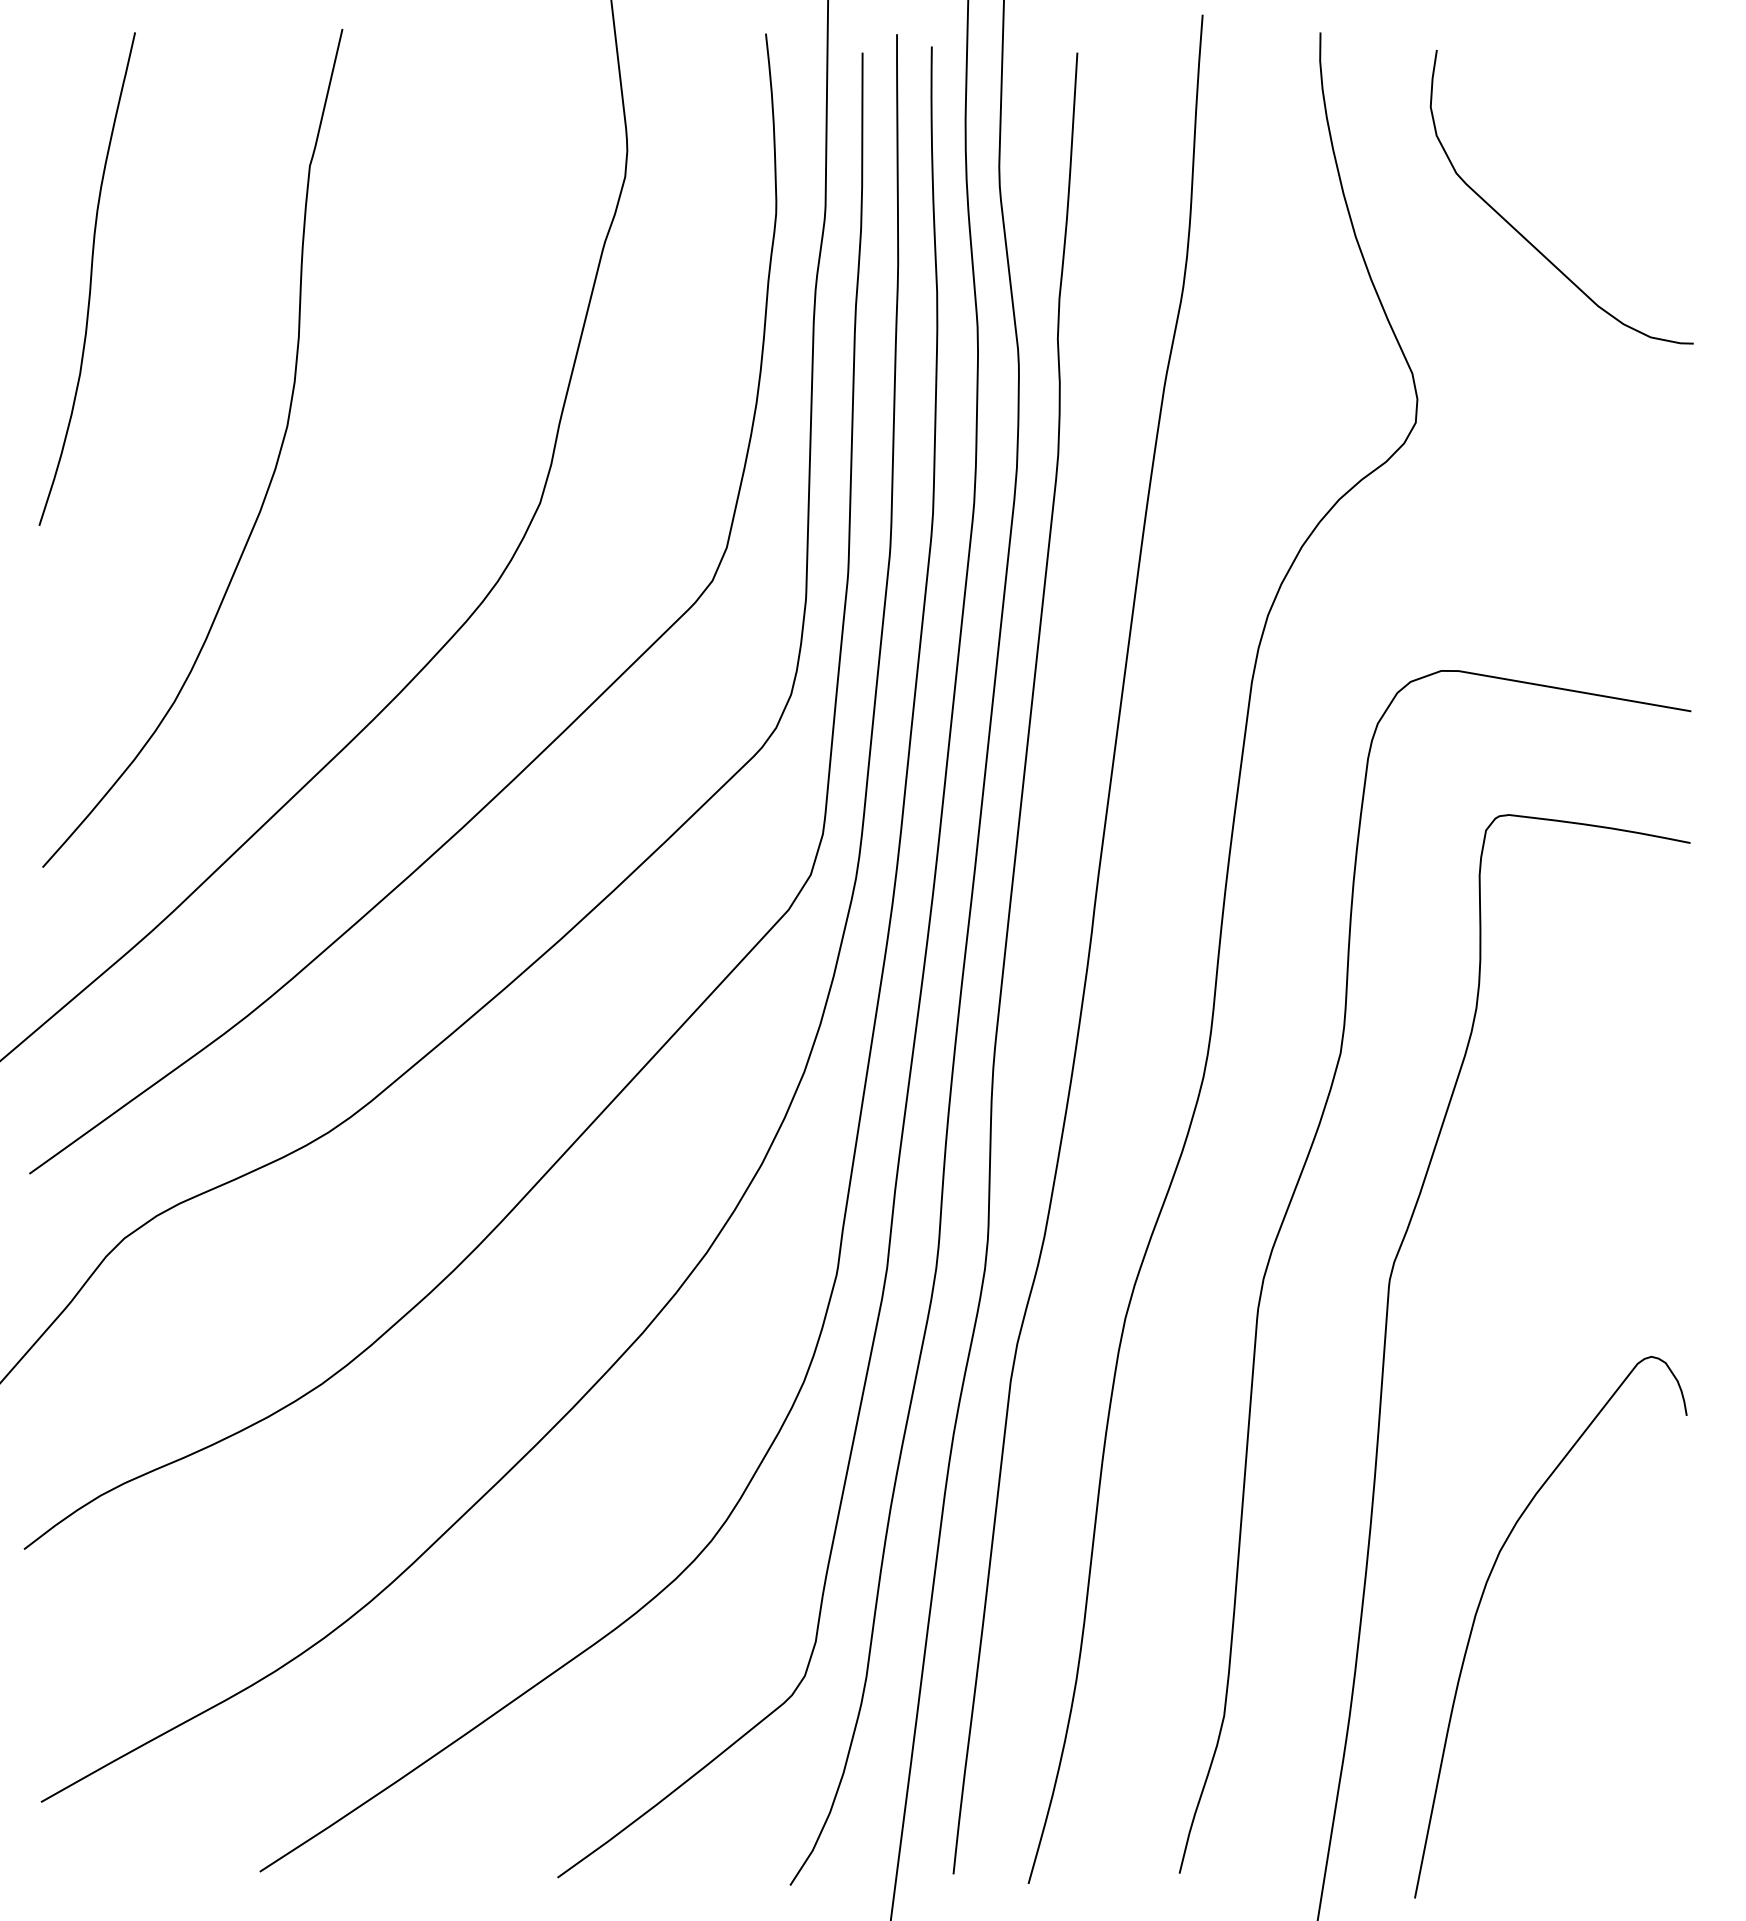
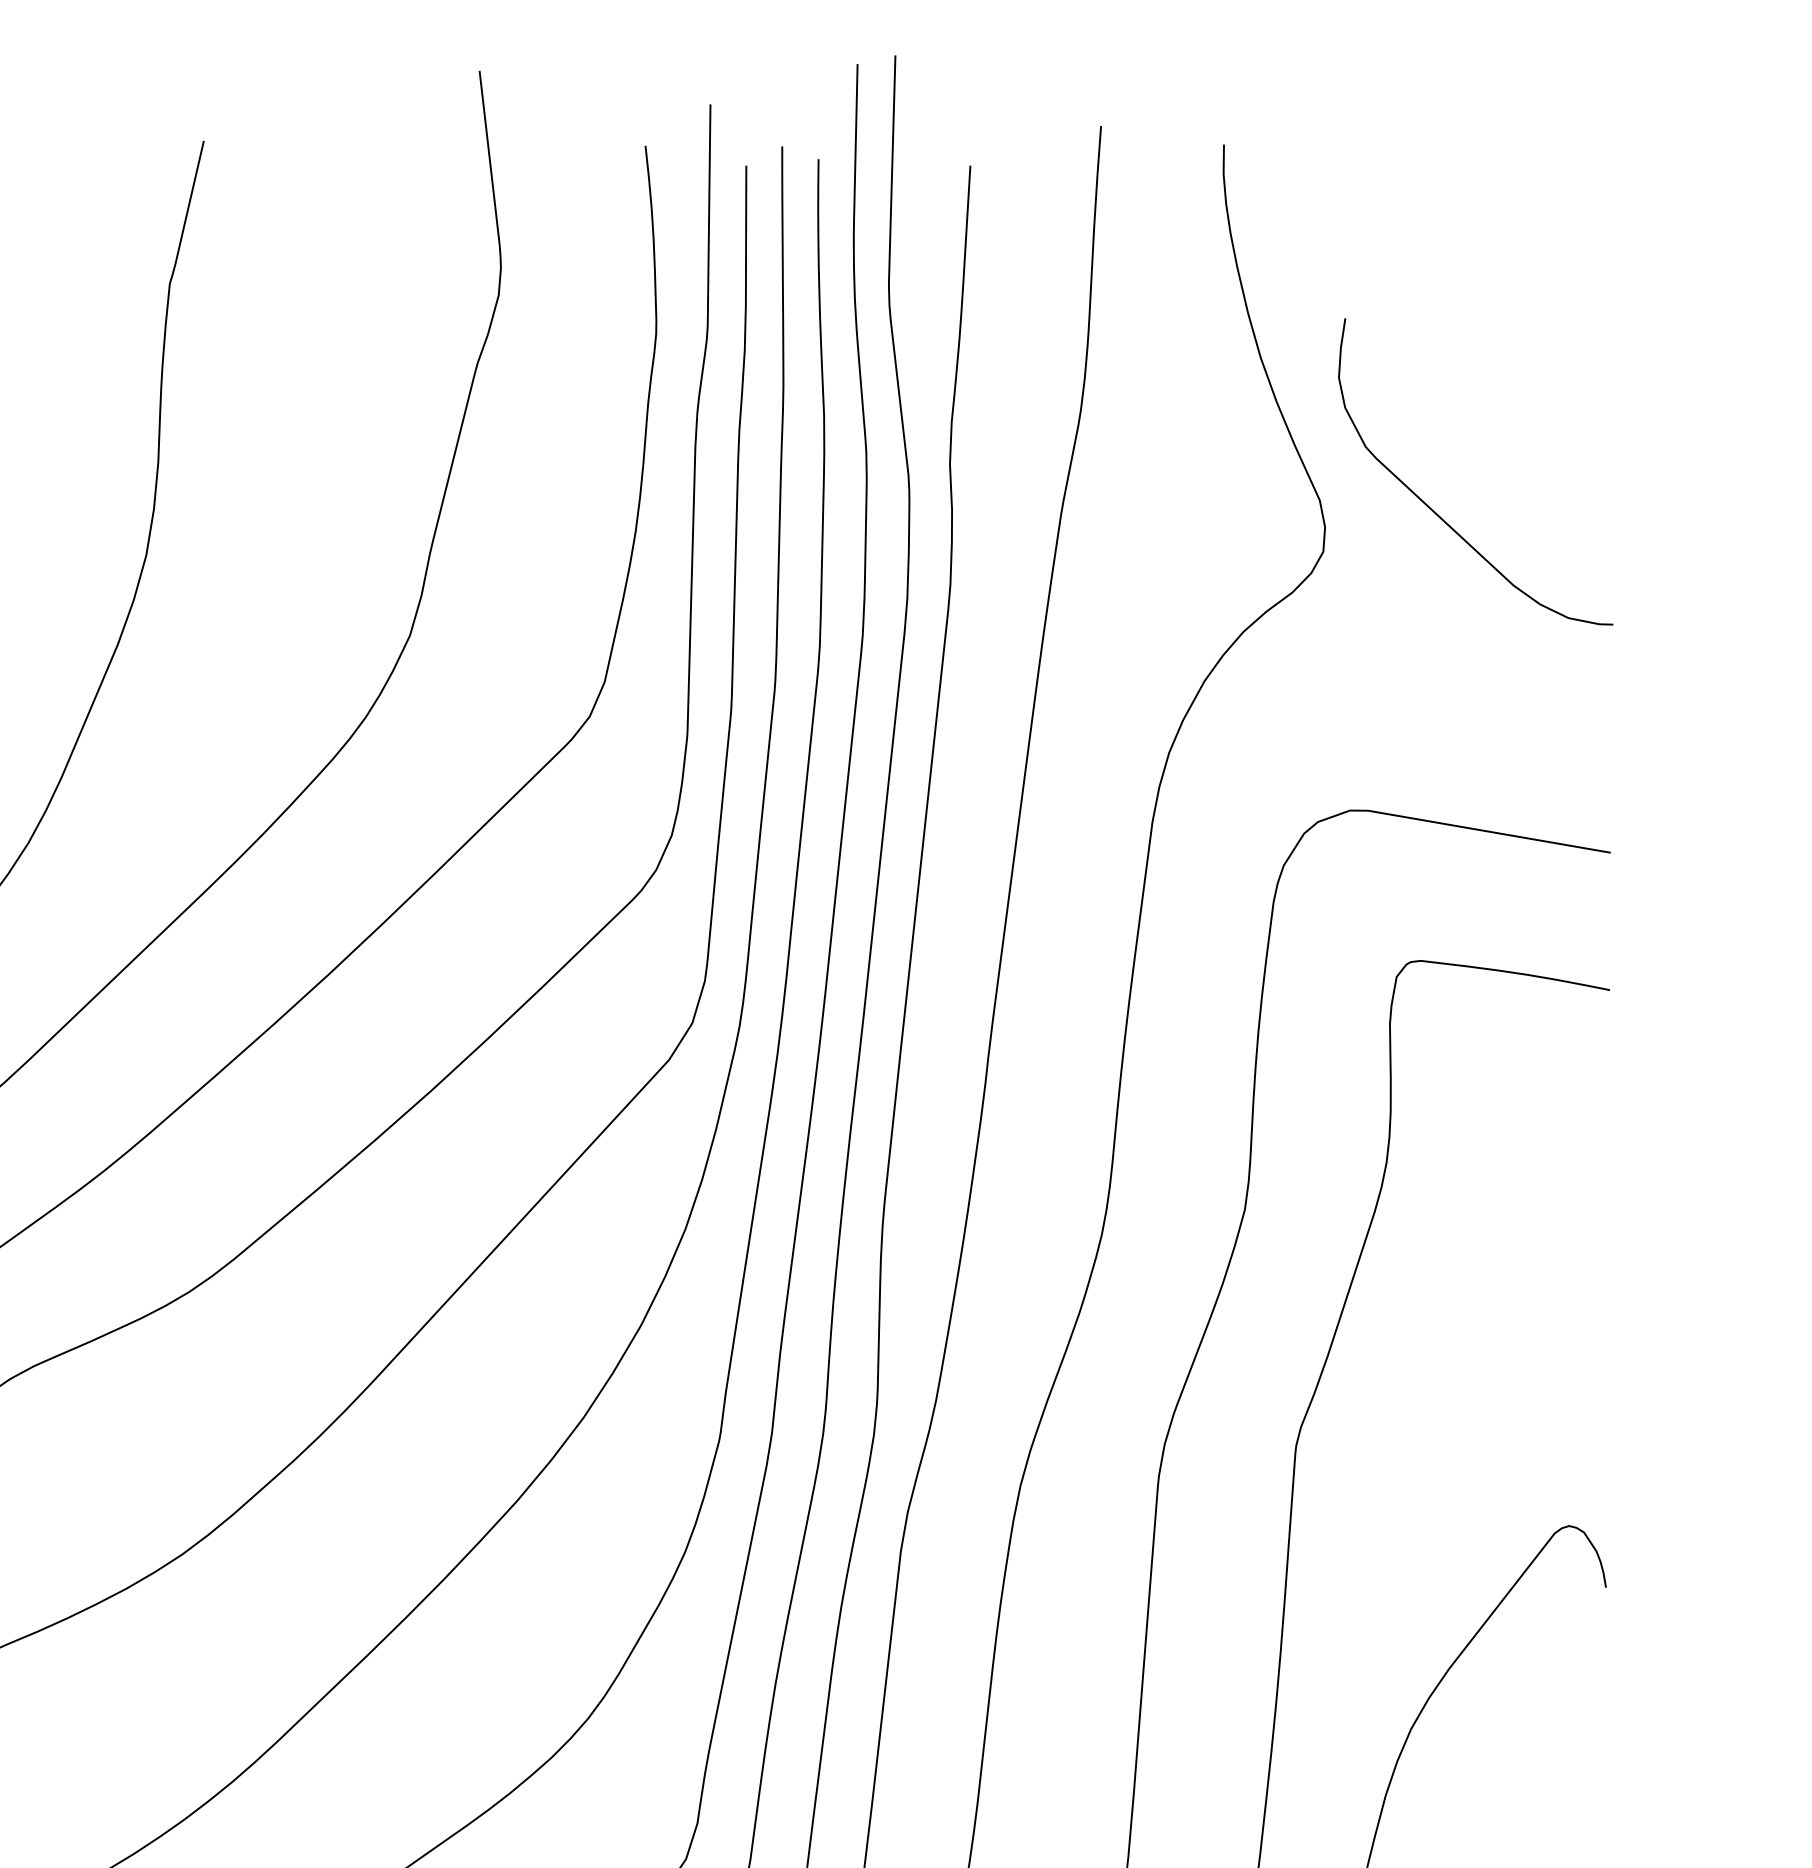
curve: (1522, 234) -> (1434, 510), moved

